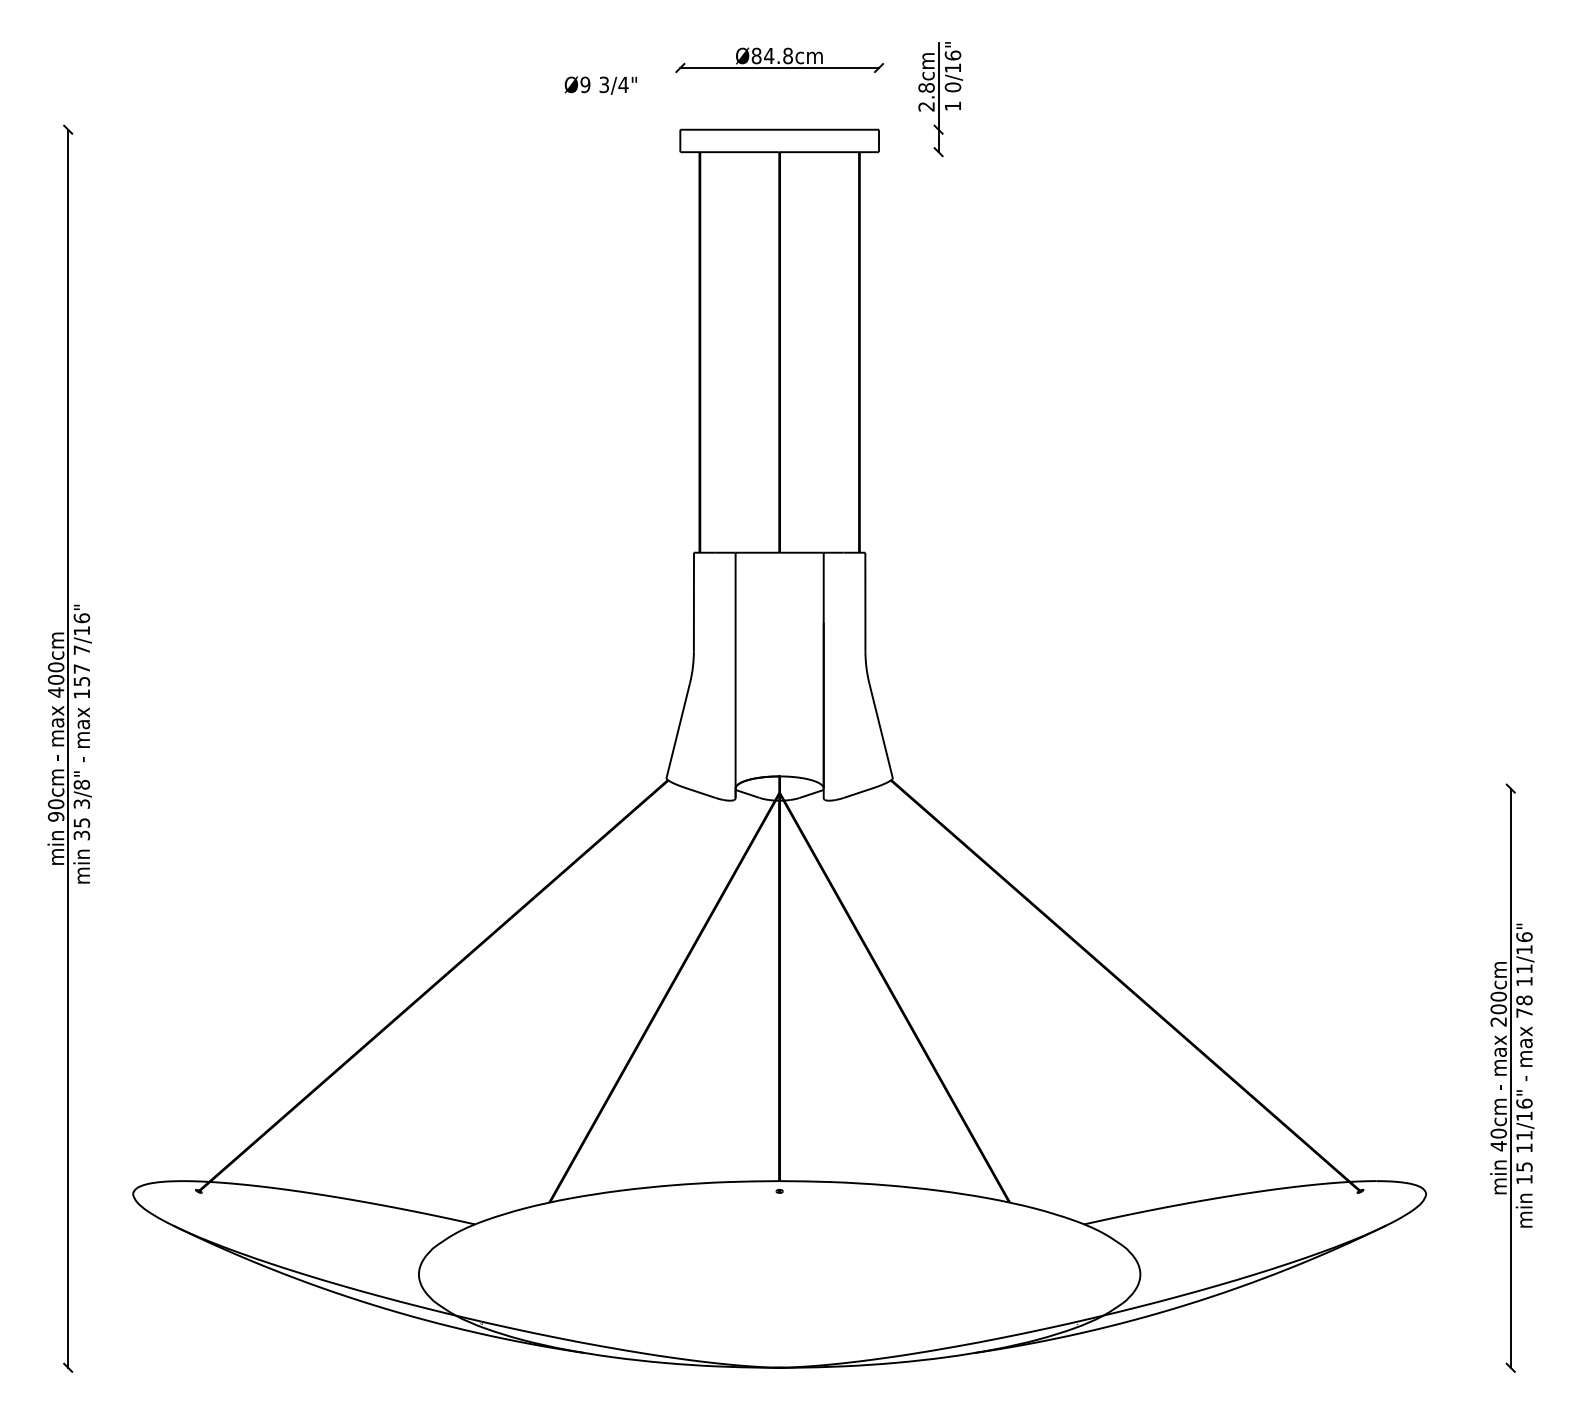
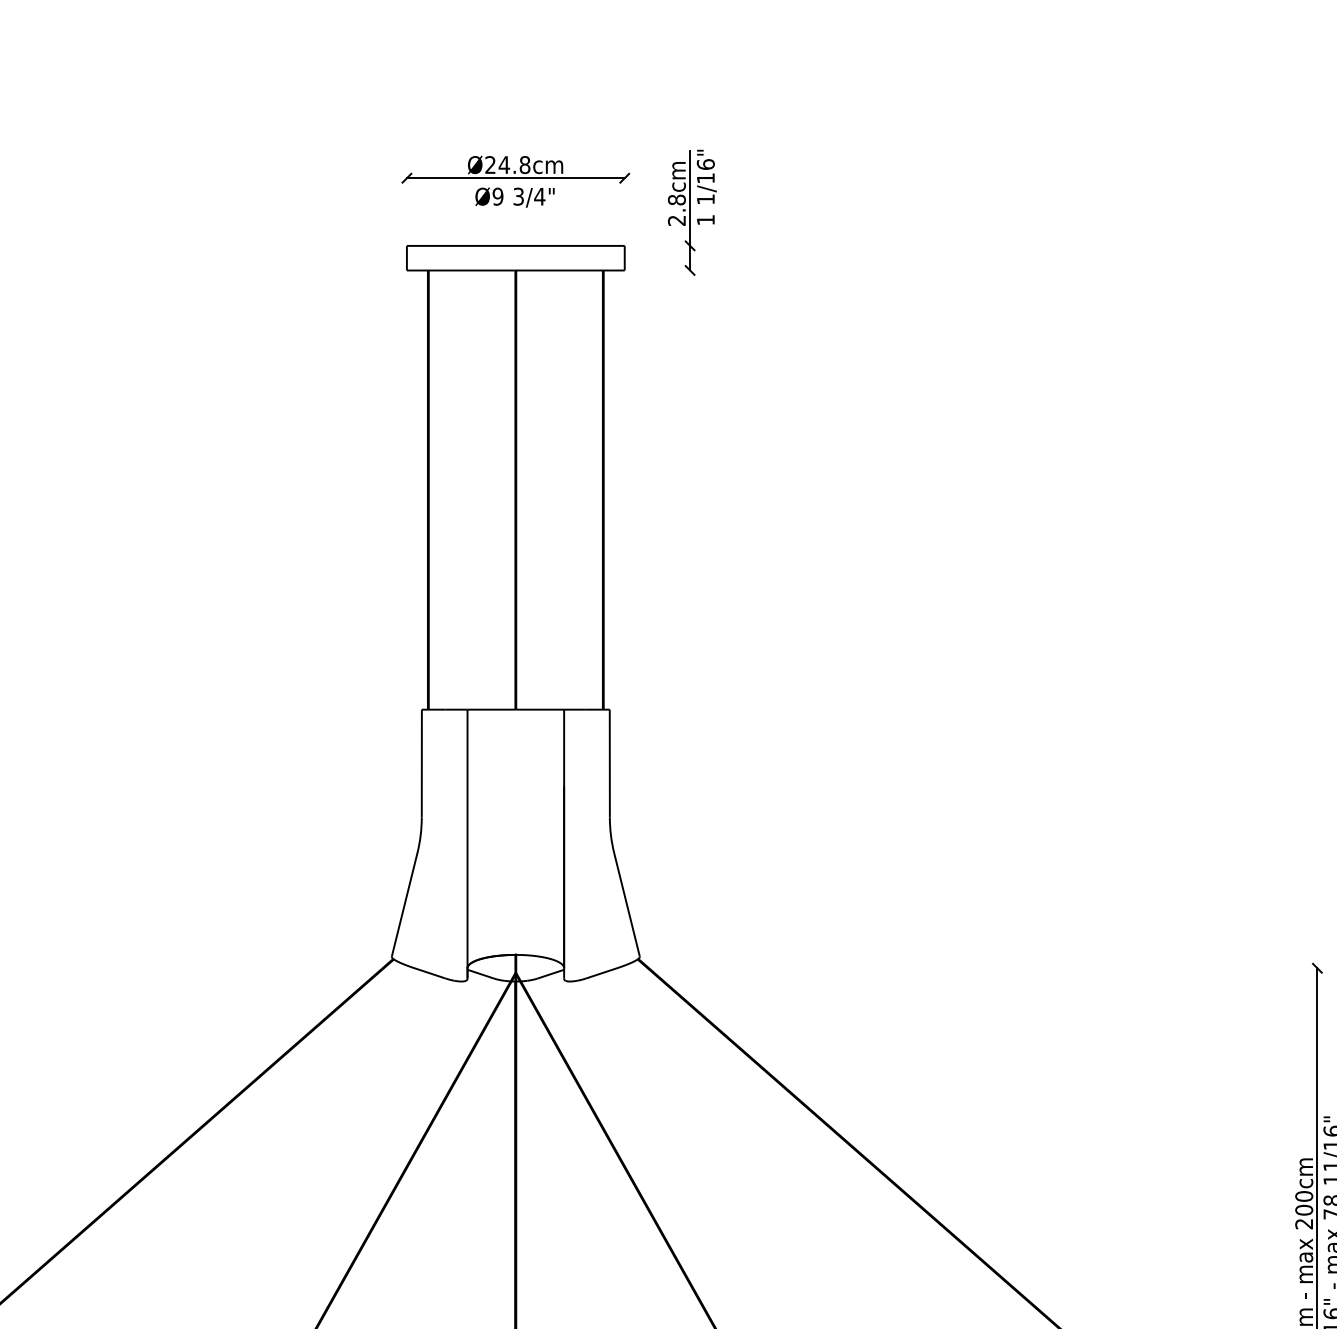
text: (756, 55) -> (490, 164), Ø84.8cm -> Ø24.8cm
text: (600, 85) -> (514, 197), moved
text: (952, 87) -> (705, 199), 0/16" -> 1/16"

